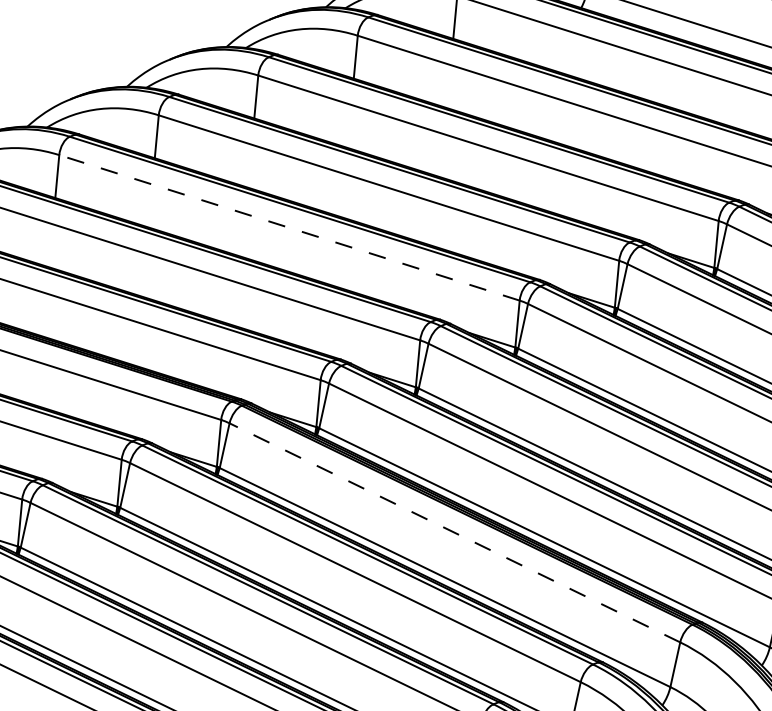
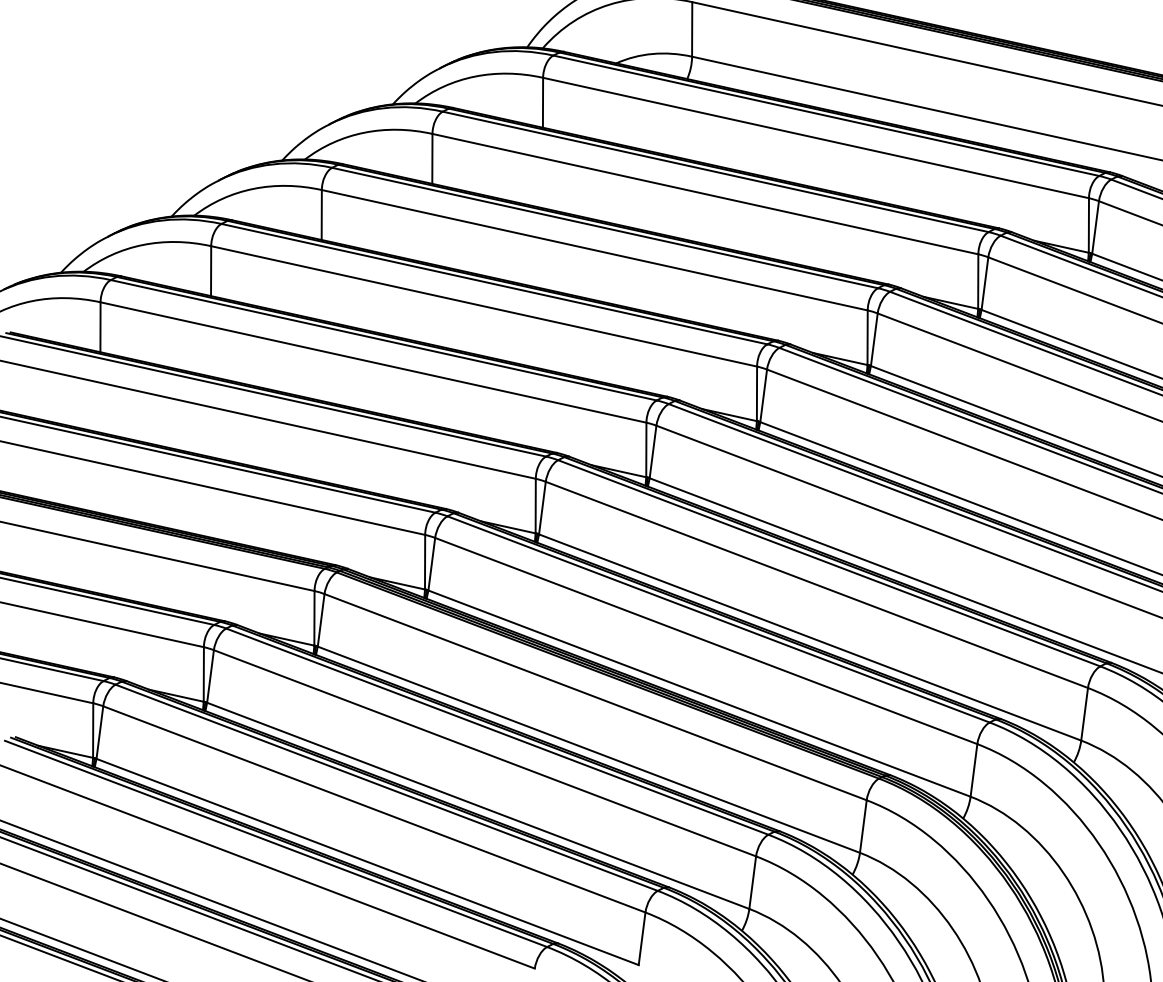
line: (289, 227) -> (373, 362), dashed -> solid
line: (454, 532) -> (595, 696), dashed -> solid

